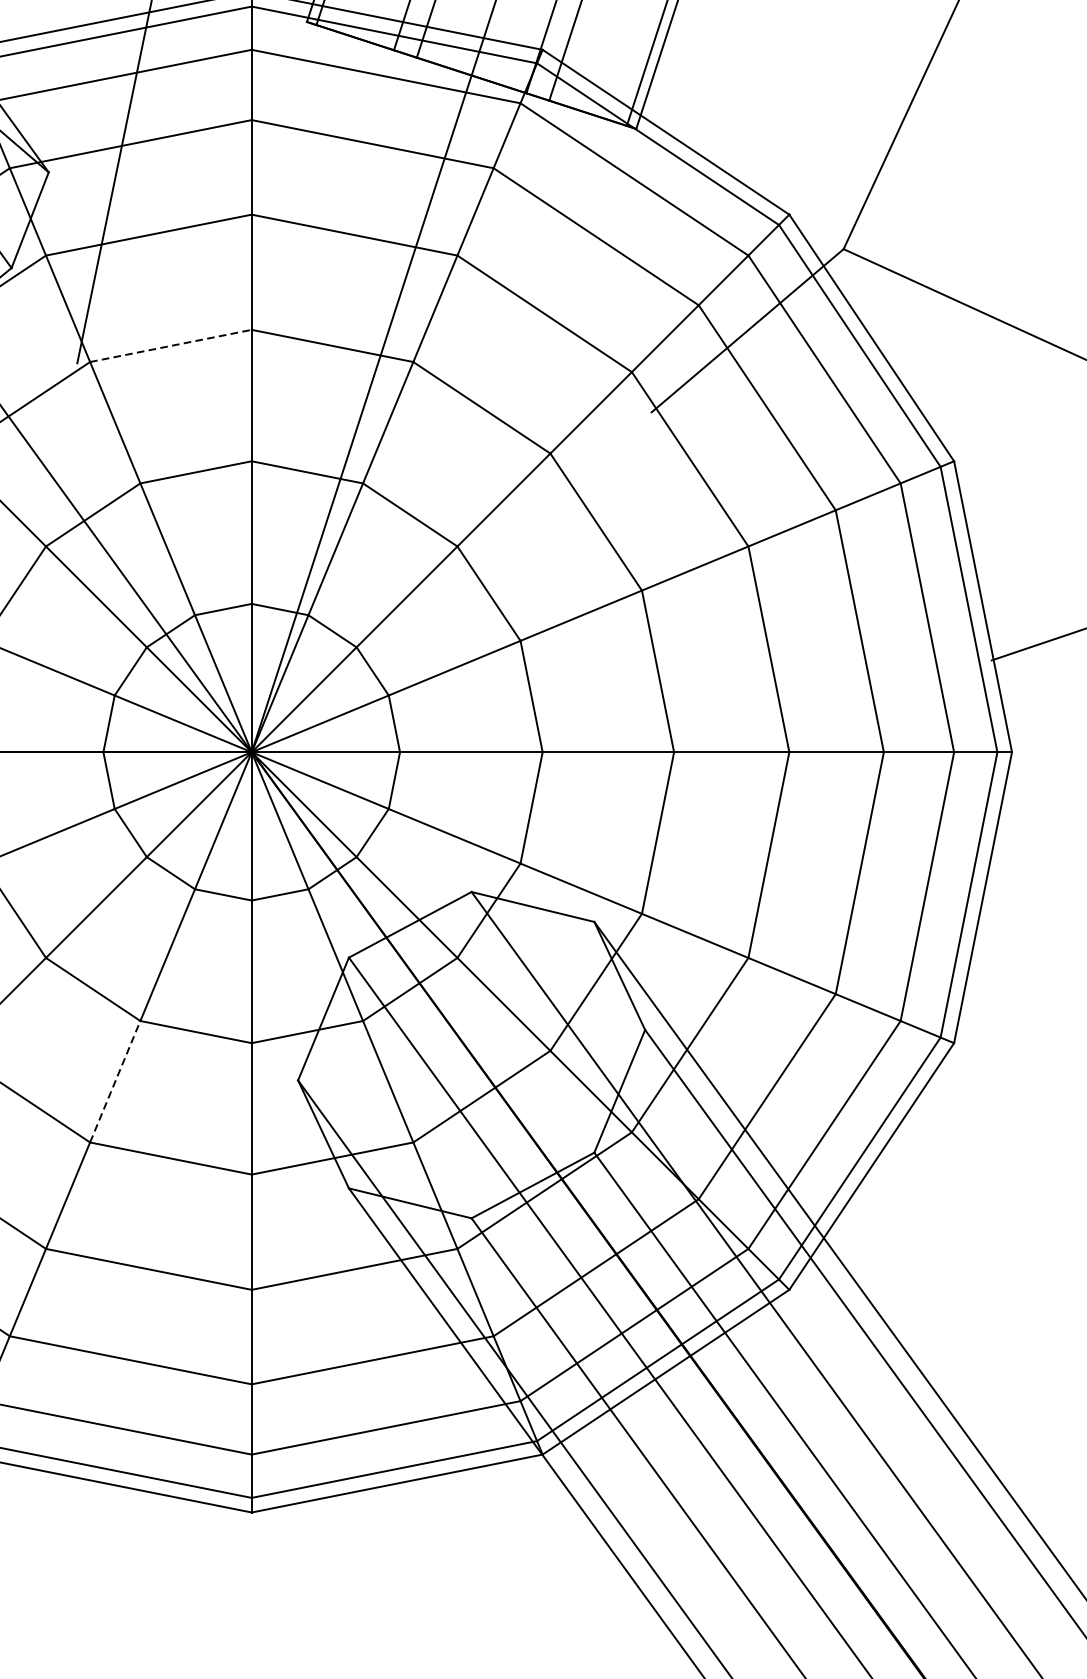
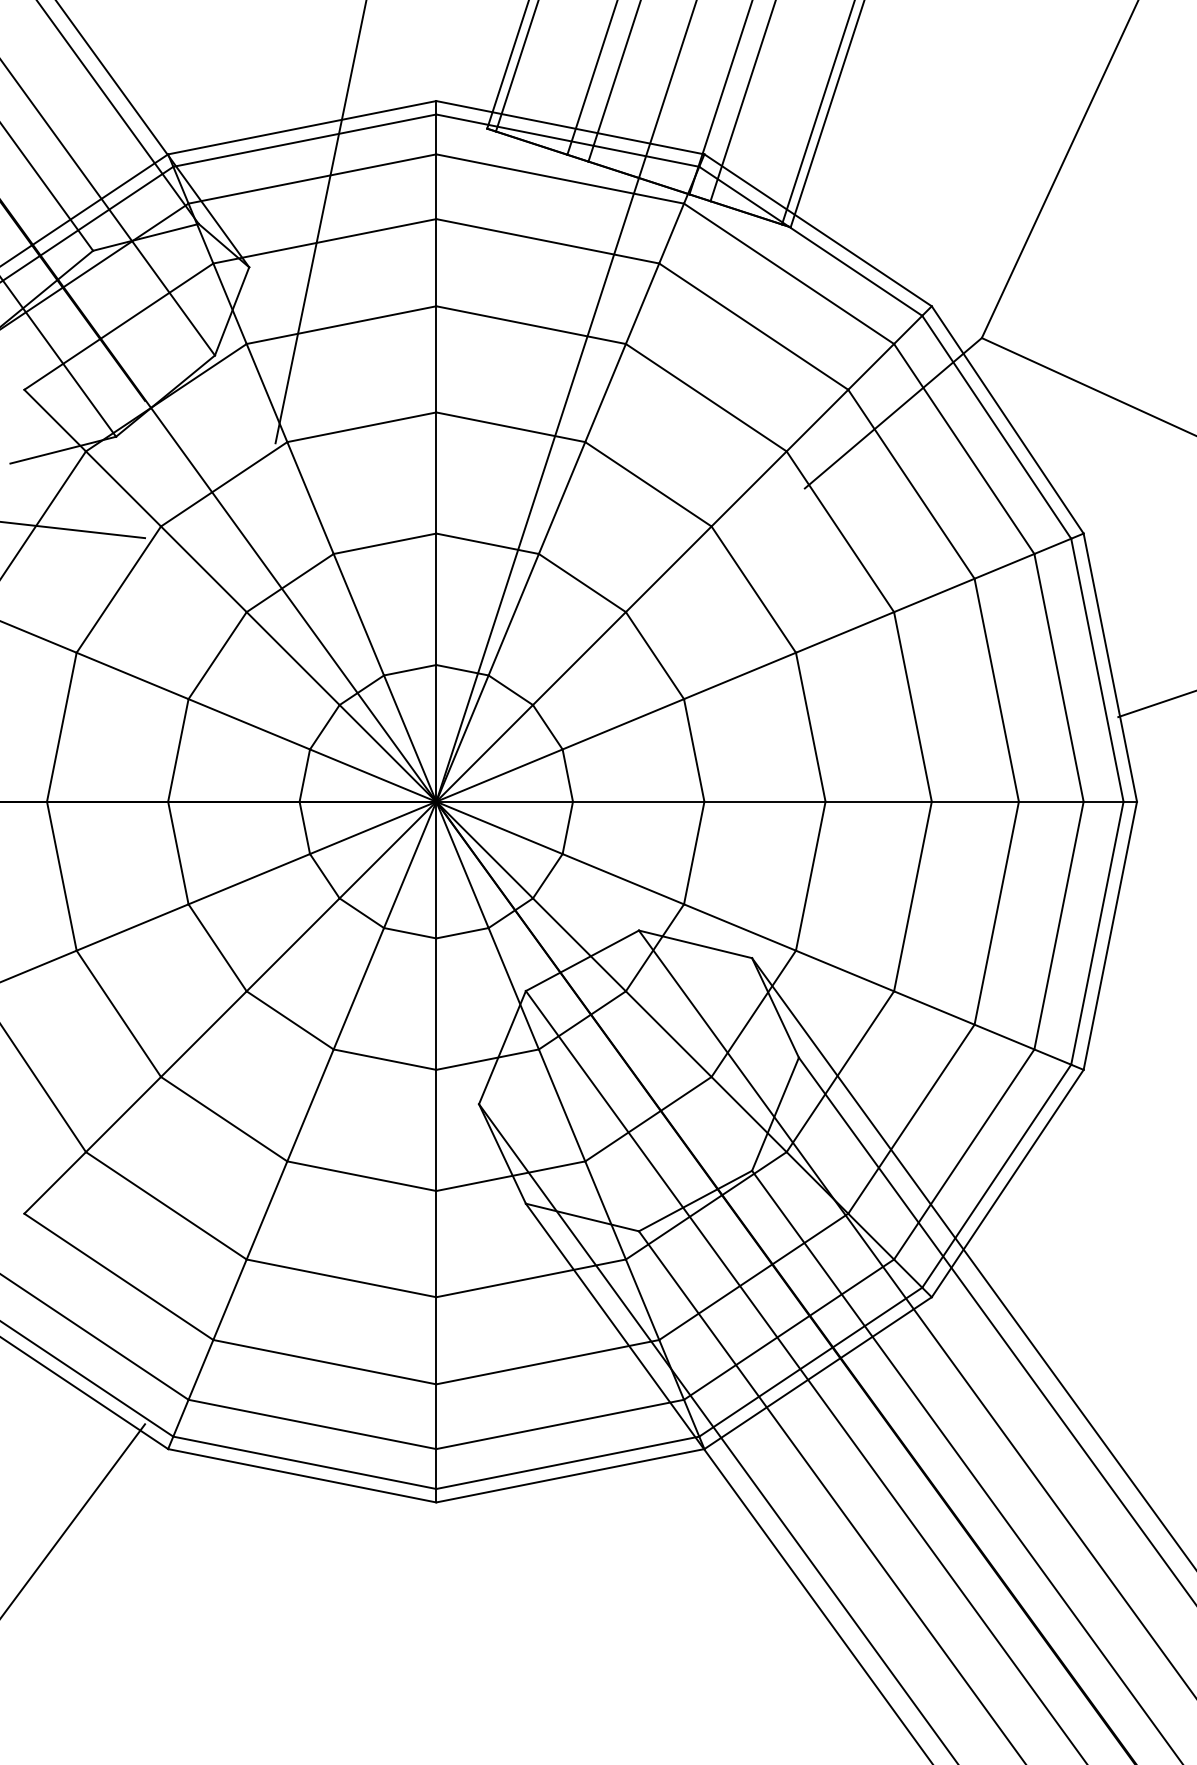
line: (170, 346) -> (361, 427), dashed -> solid
line: (115, 1081) -> (310, 1105), dashed -> solid

